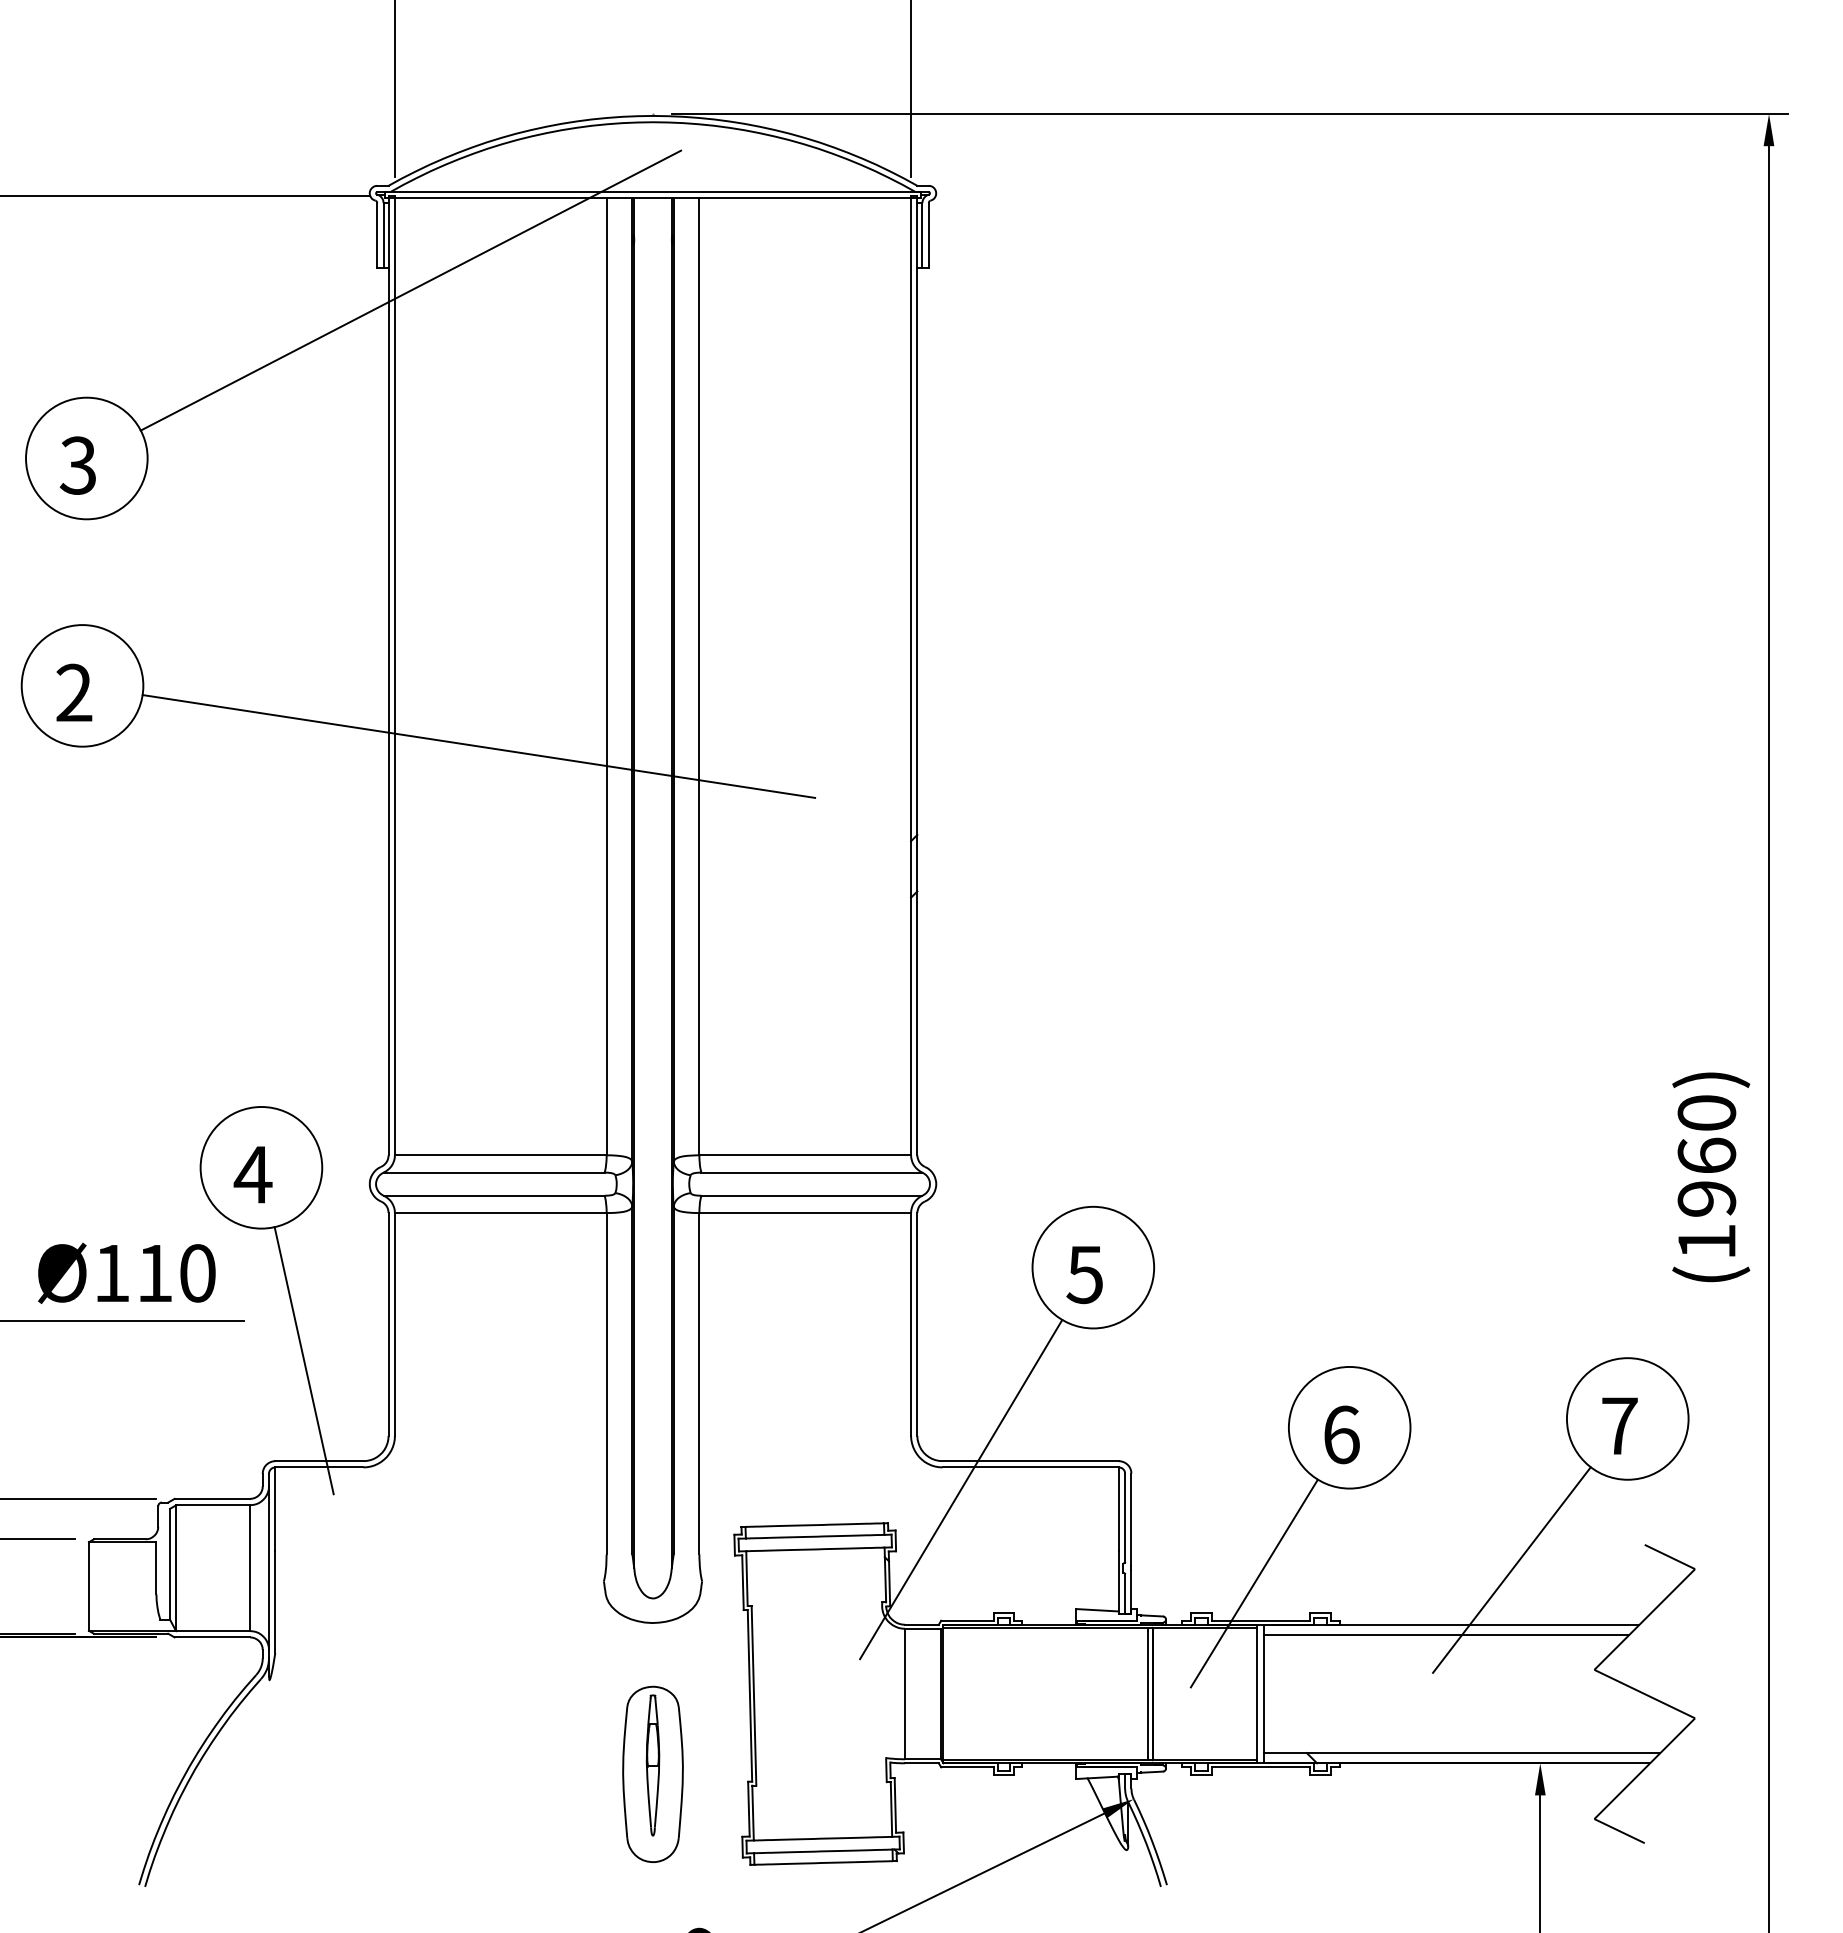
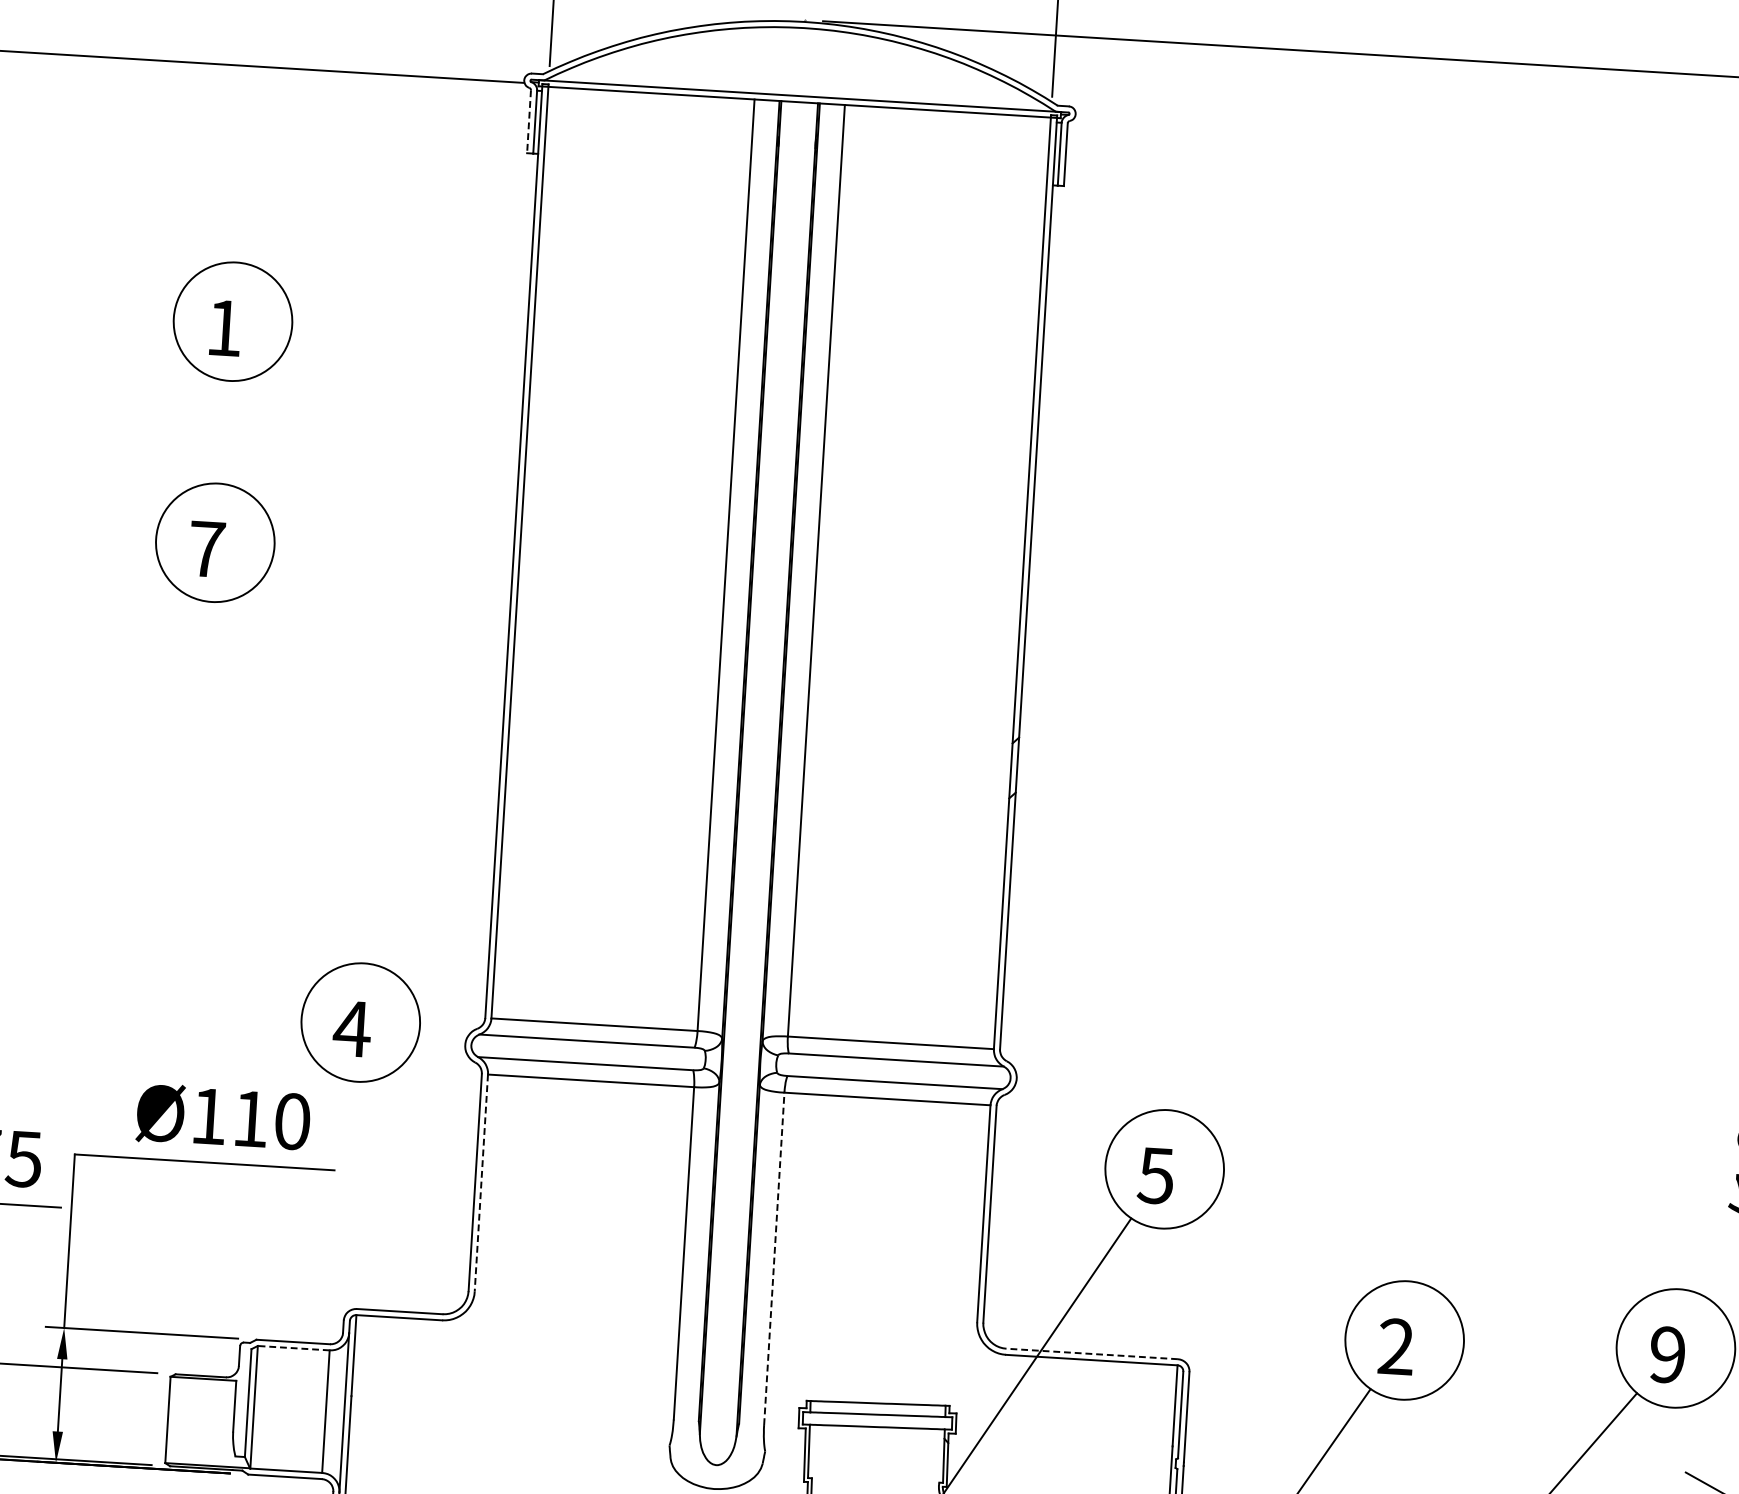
line: (377, 235) -> (529, 121), solid -> dashed
line: (410, 290) -> (558, 177), removed
text: (77, 465) -> (223, 327), 3 -> 1
text: (74, 692) -> (207, 548), 2 -> 7
line: (478, 746) -> (597, 625), removed
line: (394, 1324) -> (480, 1183), solid -> dashed
line: (303, 1360) -> (390, 1212), removed
line: (699, 1383) -> (774, 1258), solid -> dashed
text: (1619, 1425) -> (1667, 1354), 7 -> 9
text: (1341, 1434) -> (1396, 1346), 6 -> 2
line: (1030, 1461) -> (1091, 1354), solid -> dashed
line: (213, 1505) -> (294, 1348), solid -> dashed

